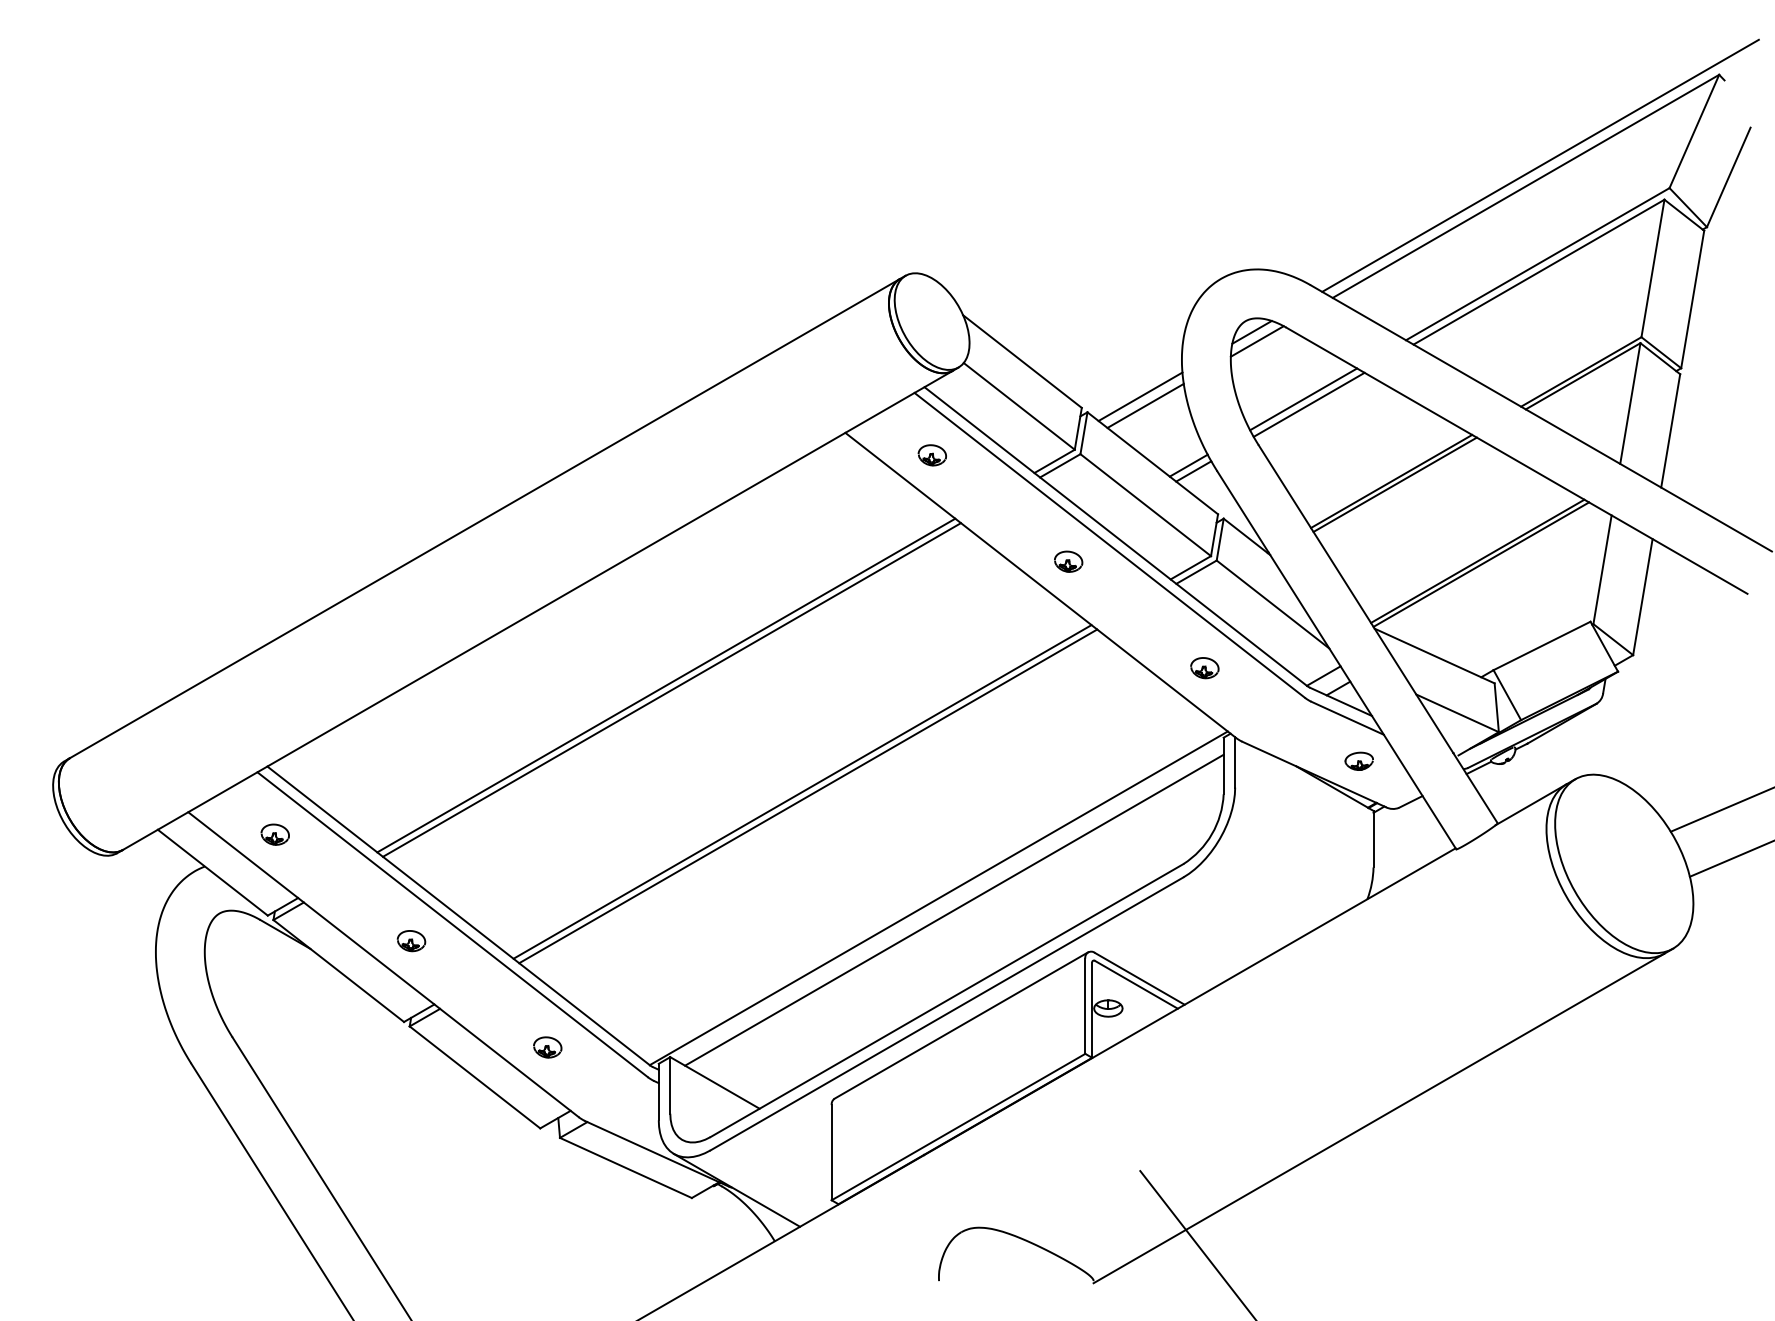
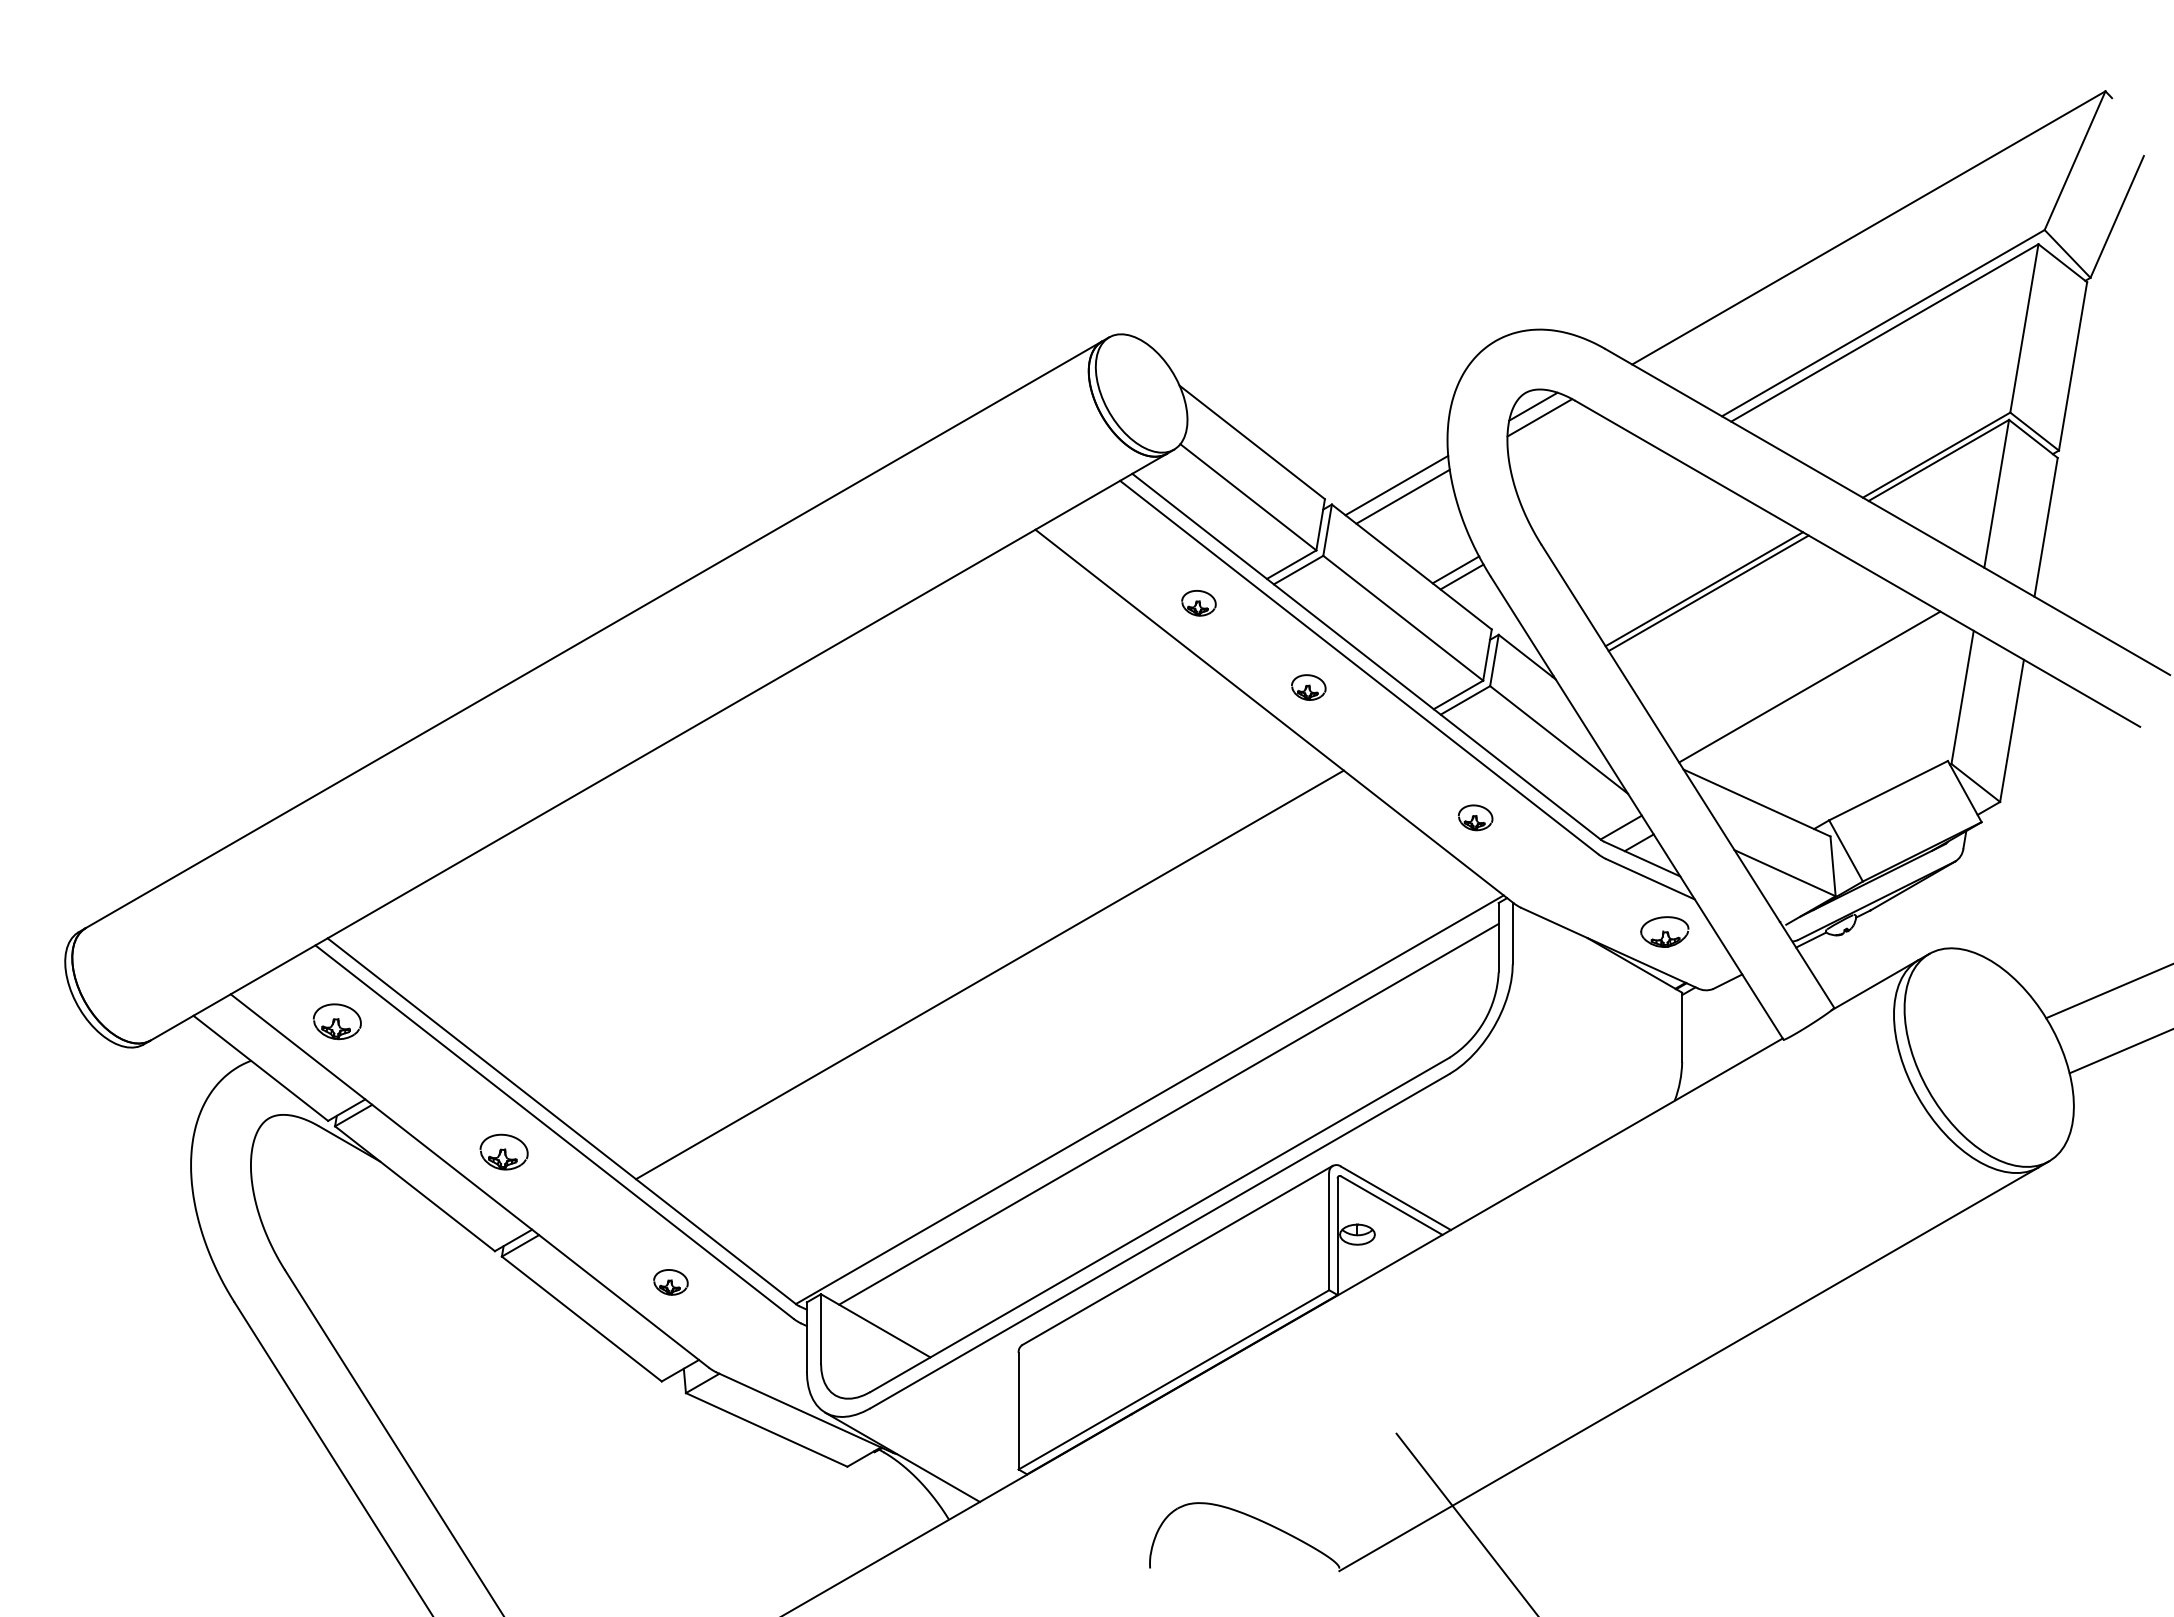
line: (1540, 165) -> (1886, 202), removed
line: (1303, 399) -> (1596, 488), removed
line: (1309, 404) -> (1603, 495), removed
part: (932, 455) -> (1198, 603), moved
line: (1481, 564) -> (1814, 690), removed
line: (666, 684) -> (816, 838), removed
line: (672, 689) -> (823, 844), removed
part: (1359, 760) -> (1664, 931), size x1.4
line: (802, 791) -> (982, 969), removed
part: (274, 834) -> (336, 1021), size x1.4
part: (411, 940) -> (503, 1151), size x1.4

